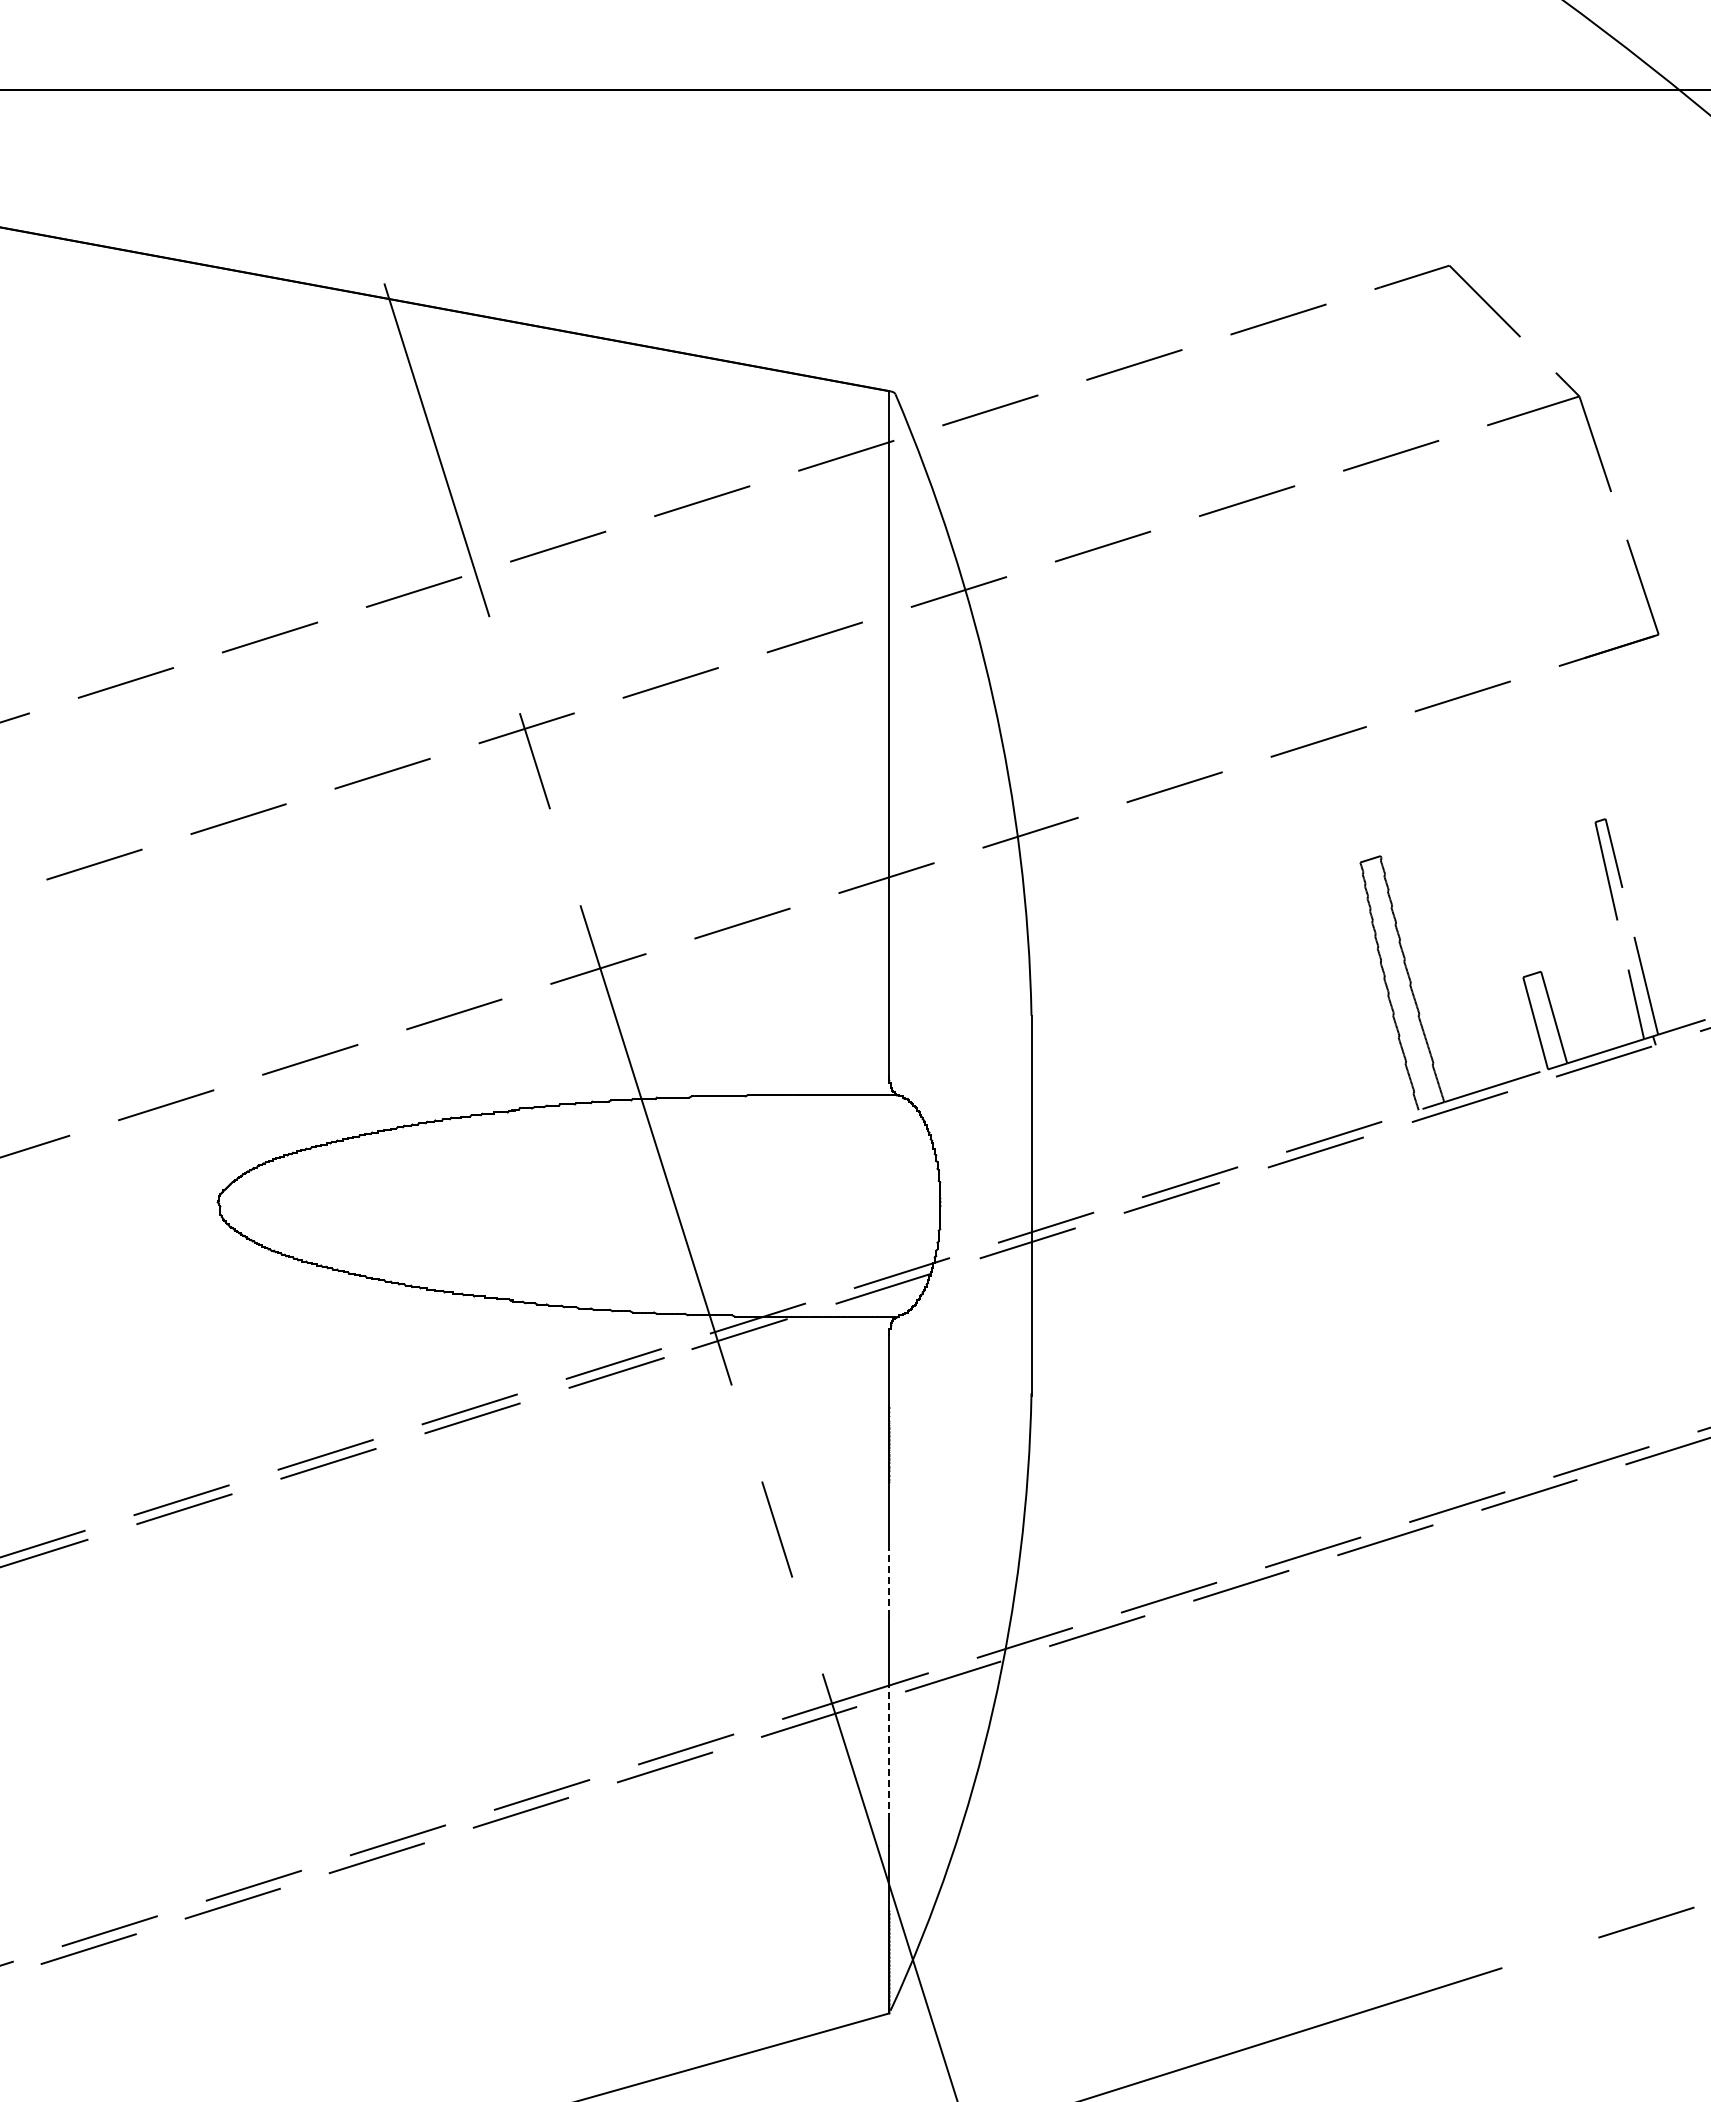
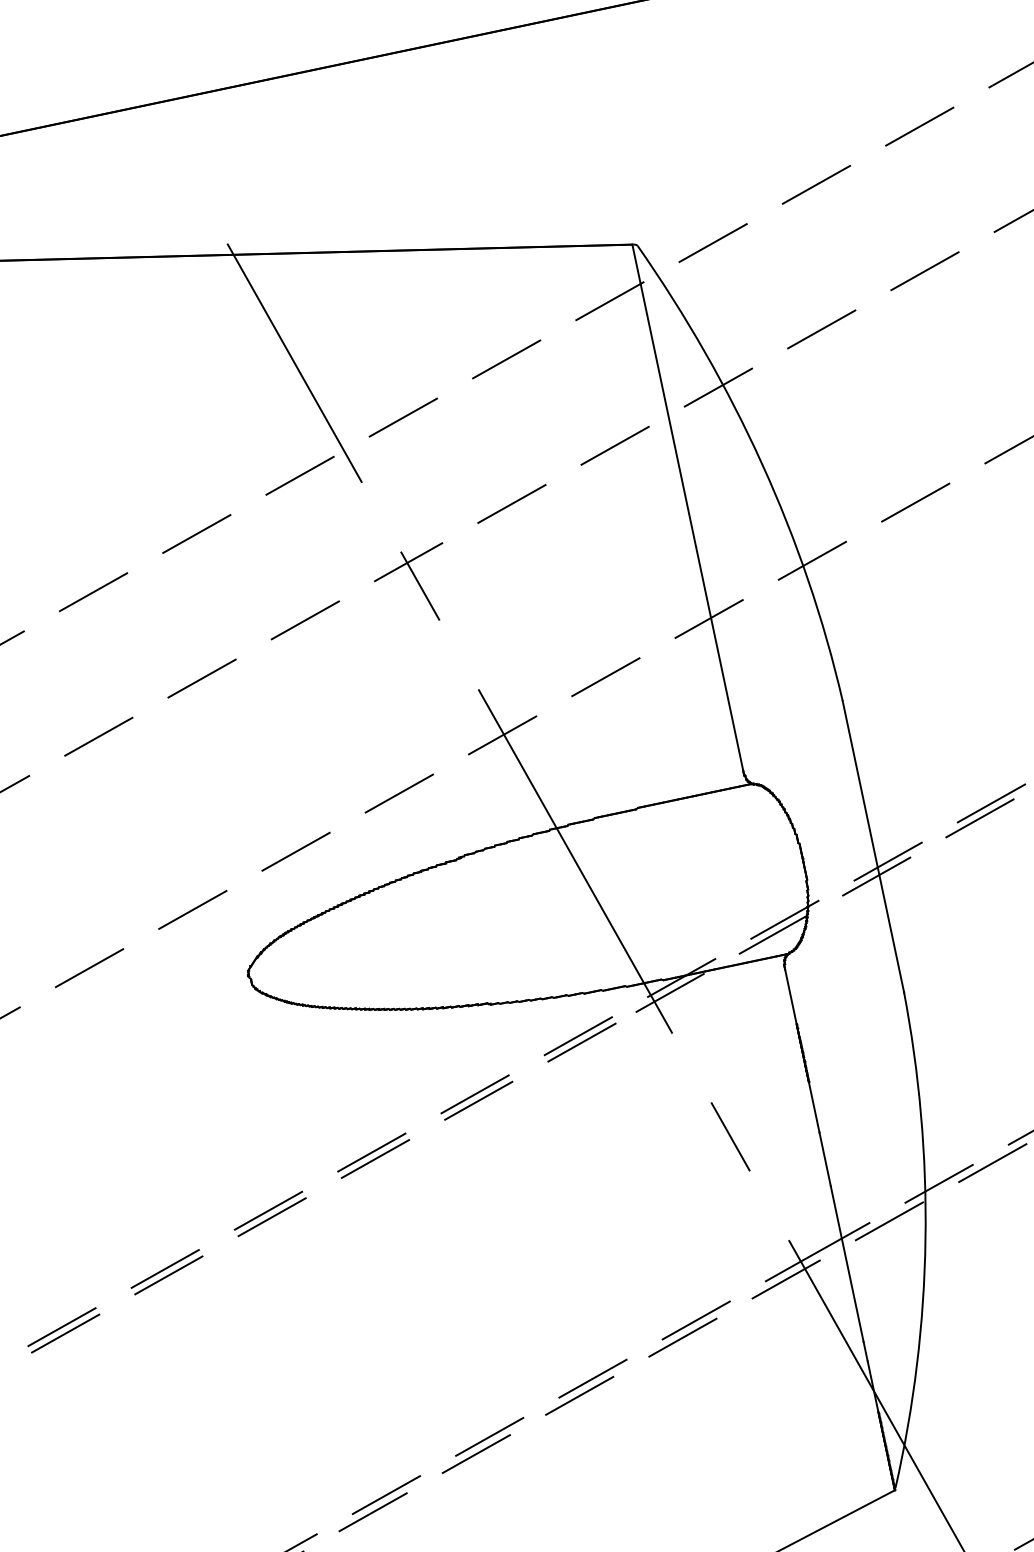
line: (889, 1582) -> (825, 1159), dashed -> solid
line: (889, 1752) -> (852, 1289), dashed -> solid

